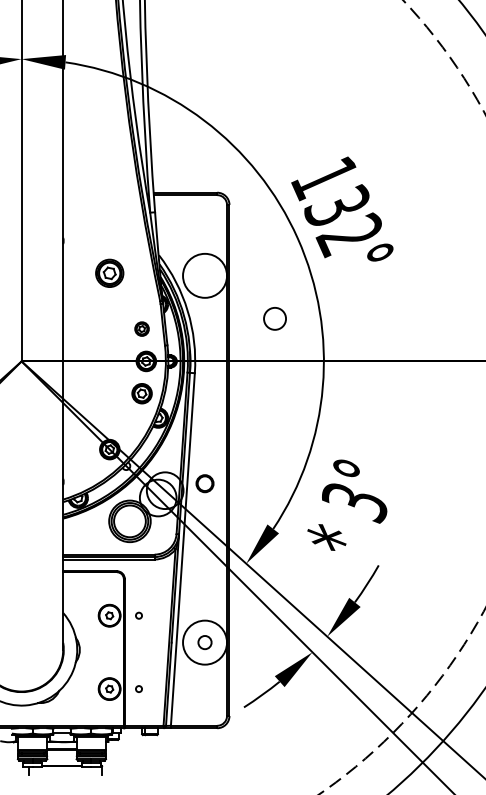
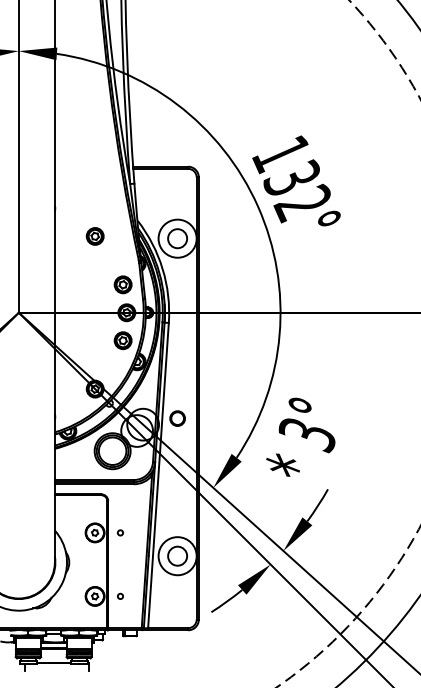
part: (109, 272) -> (94, 235), size x0.71
circle: (274, 318) -> (177, 238), moved
part: (141, 328) -> (122, 284), size x1.43
circle: (204, 642) -> (177, 556), size x1.67

